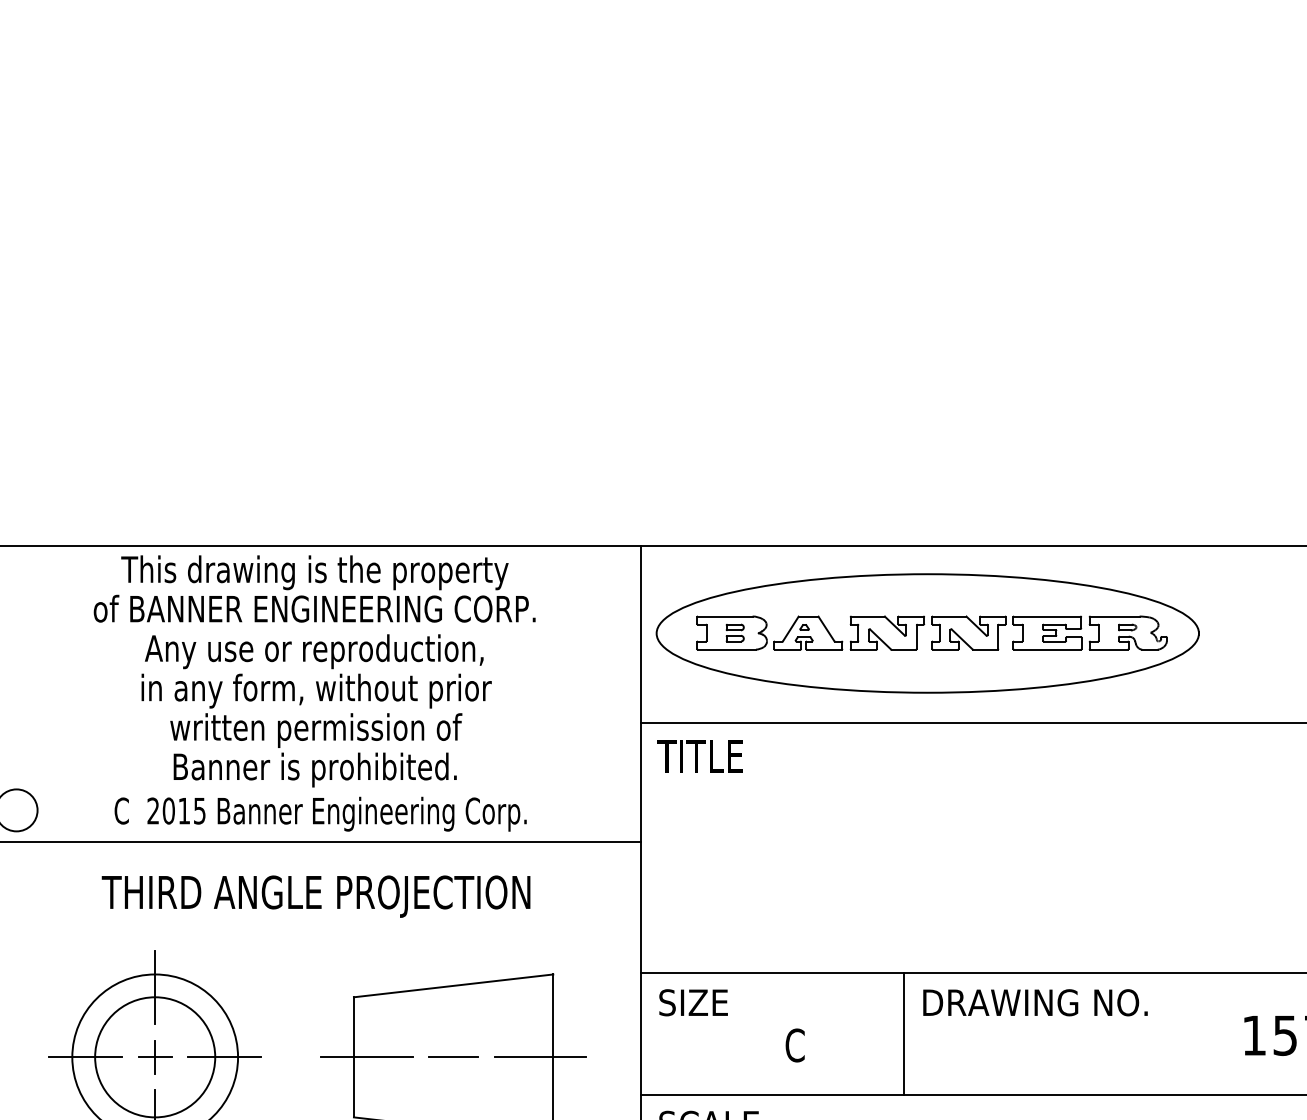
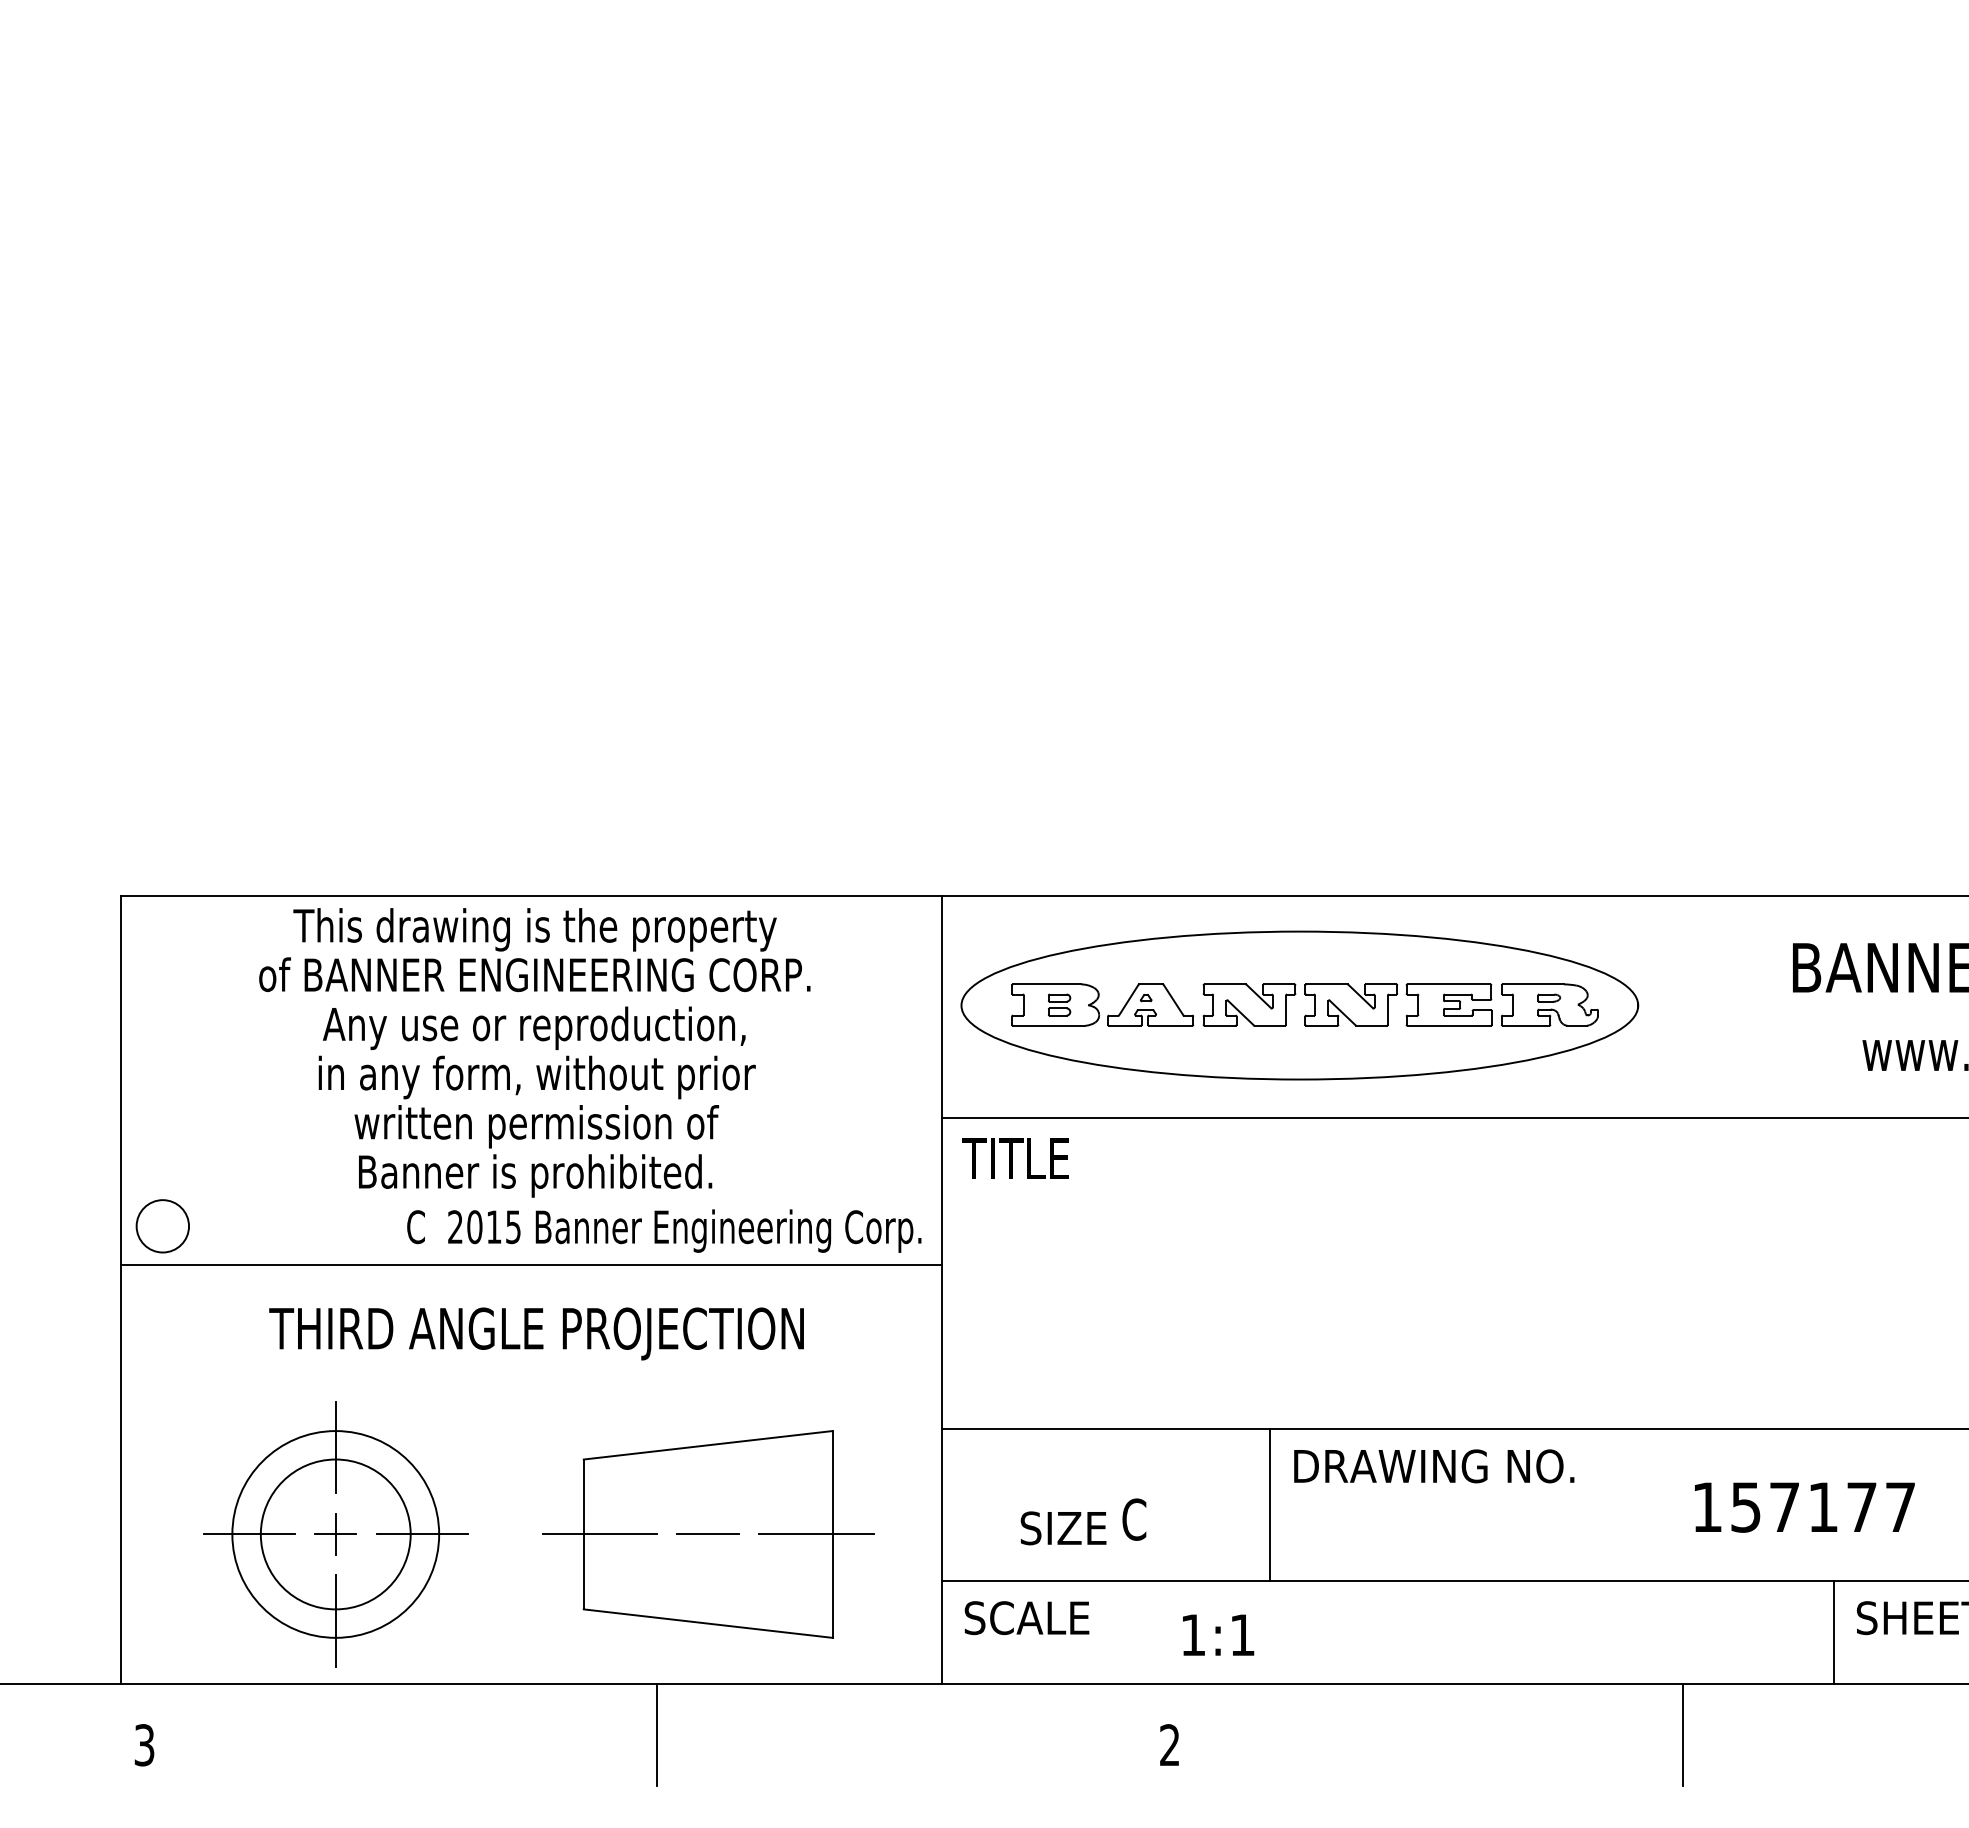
text: (320, 813) -> (664, 1230), moved
text: (693, 1002) -> (1063, 1528), moved

